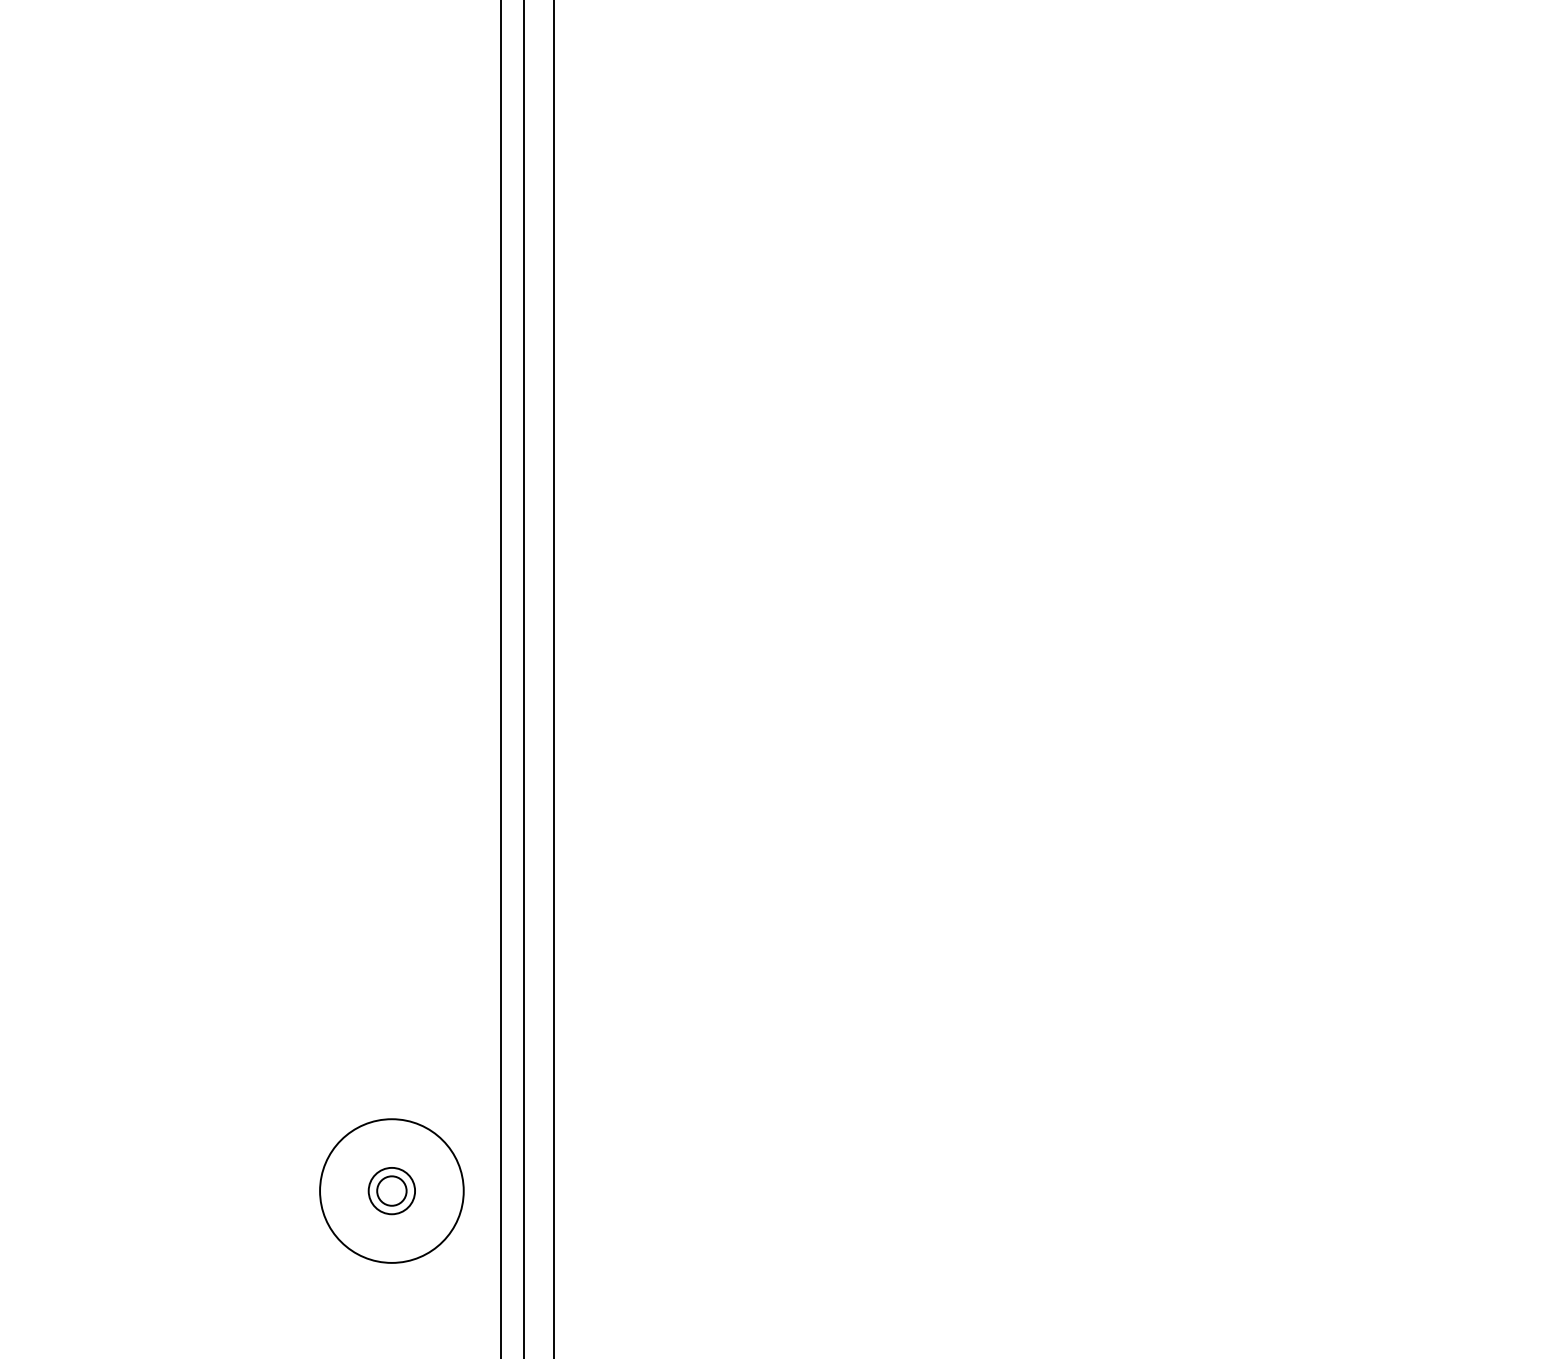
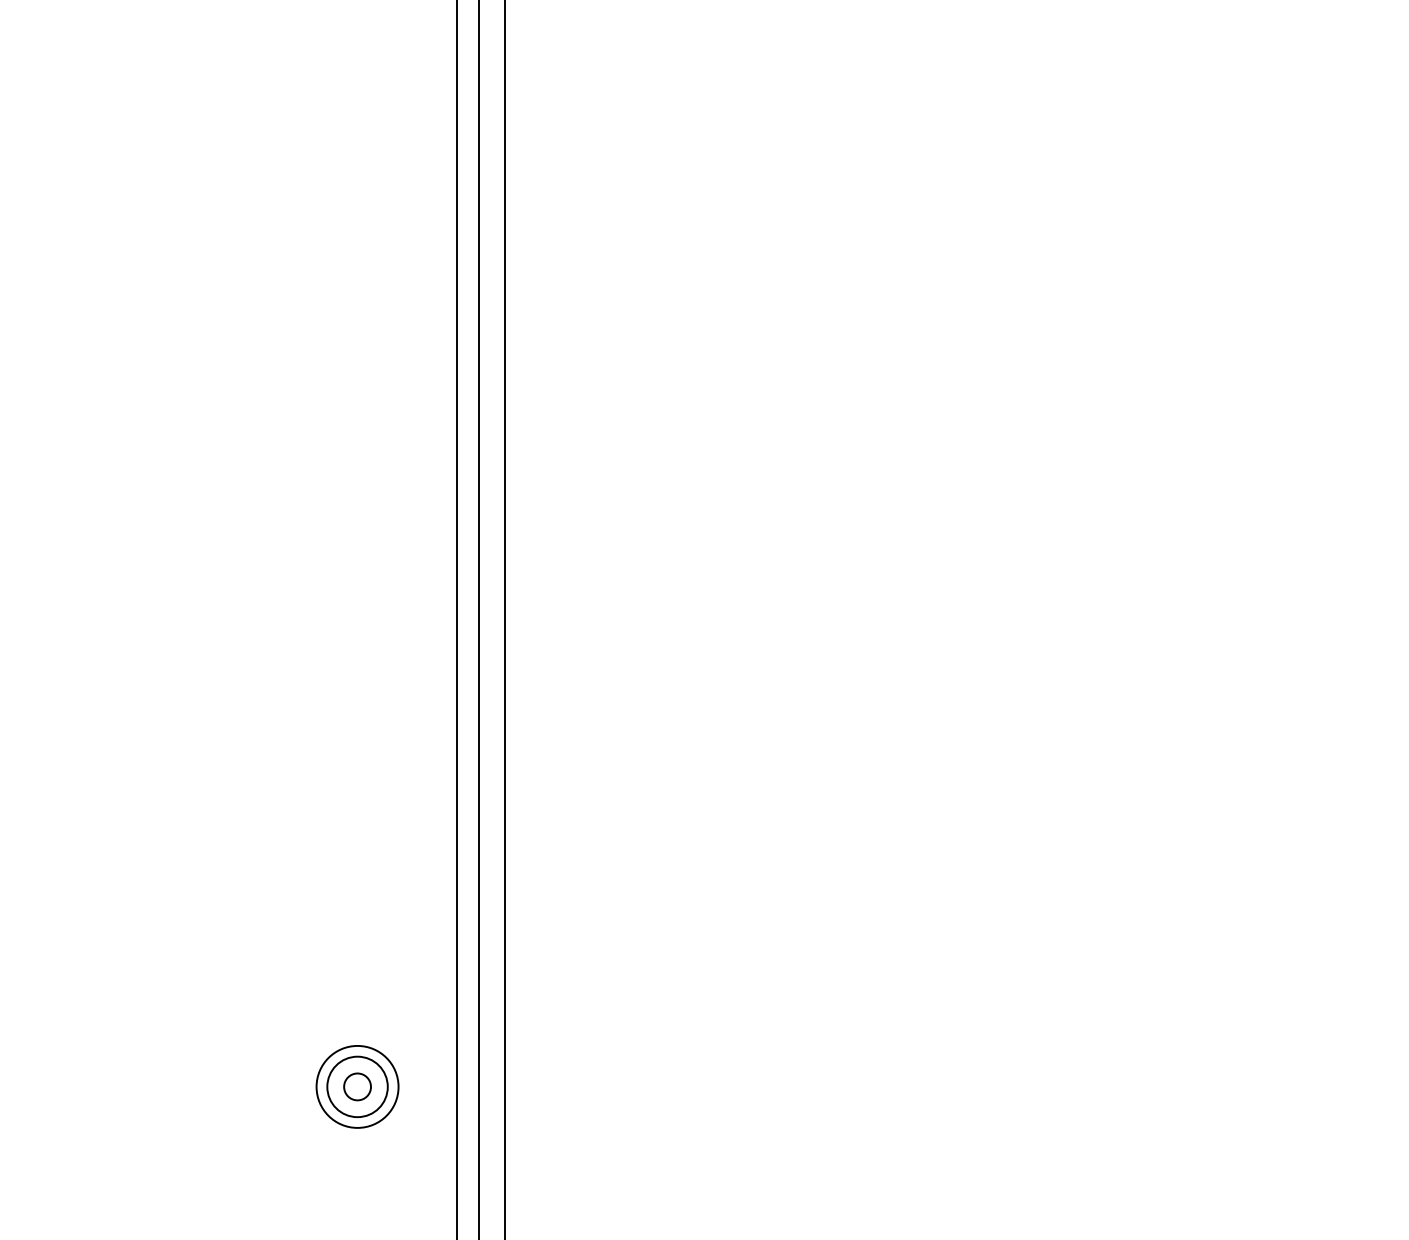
circle: (391, 1190) -> (357, 1086), size x0.62
circle: (391, 1190) -> (357, 1086), size x1.43

